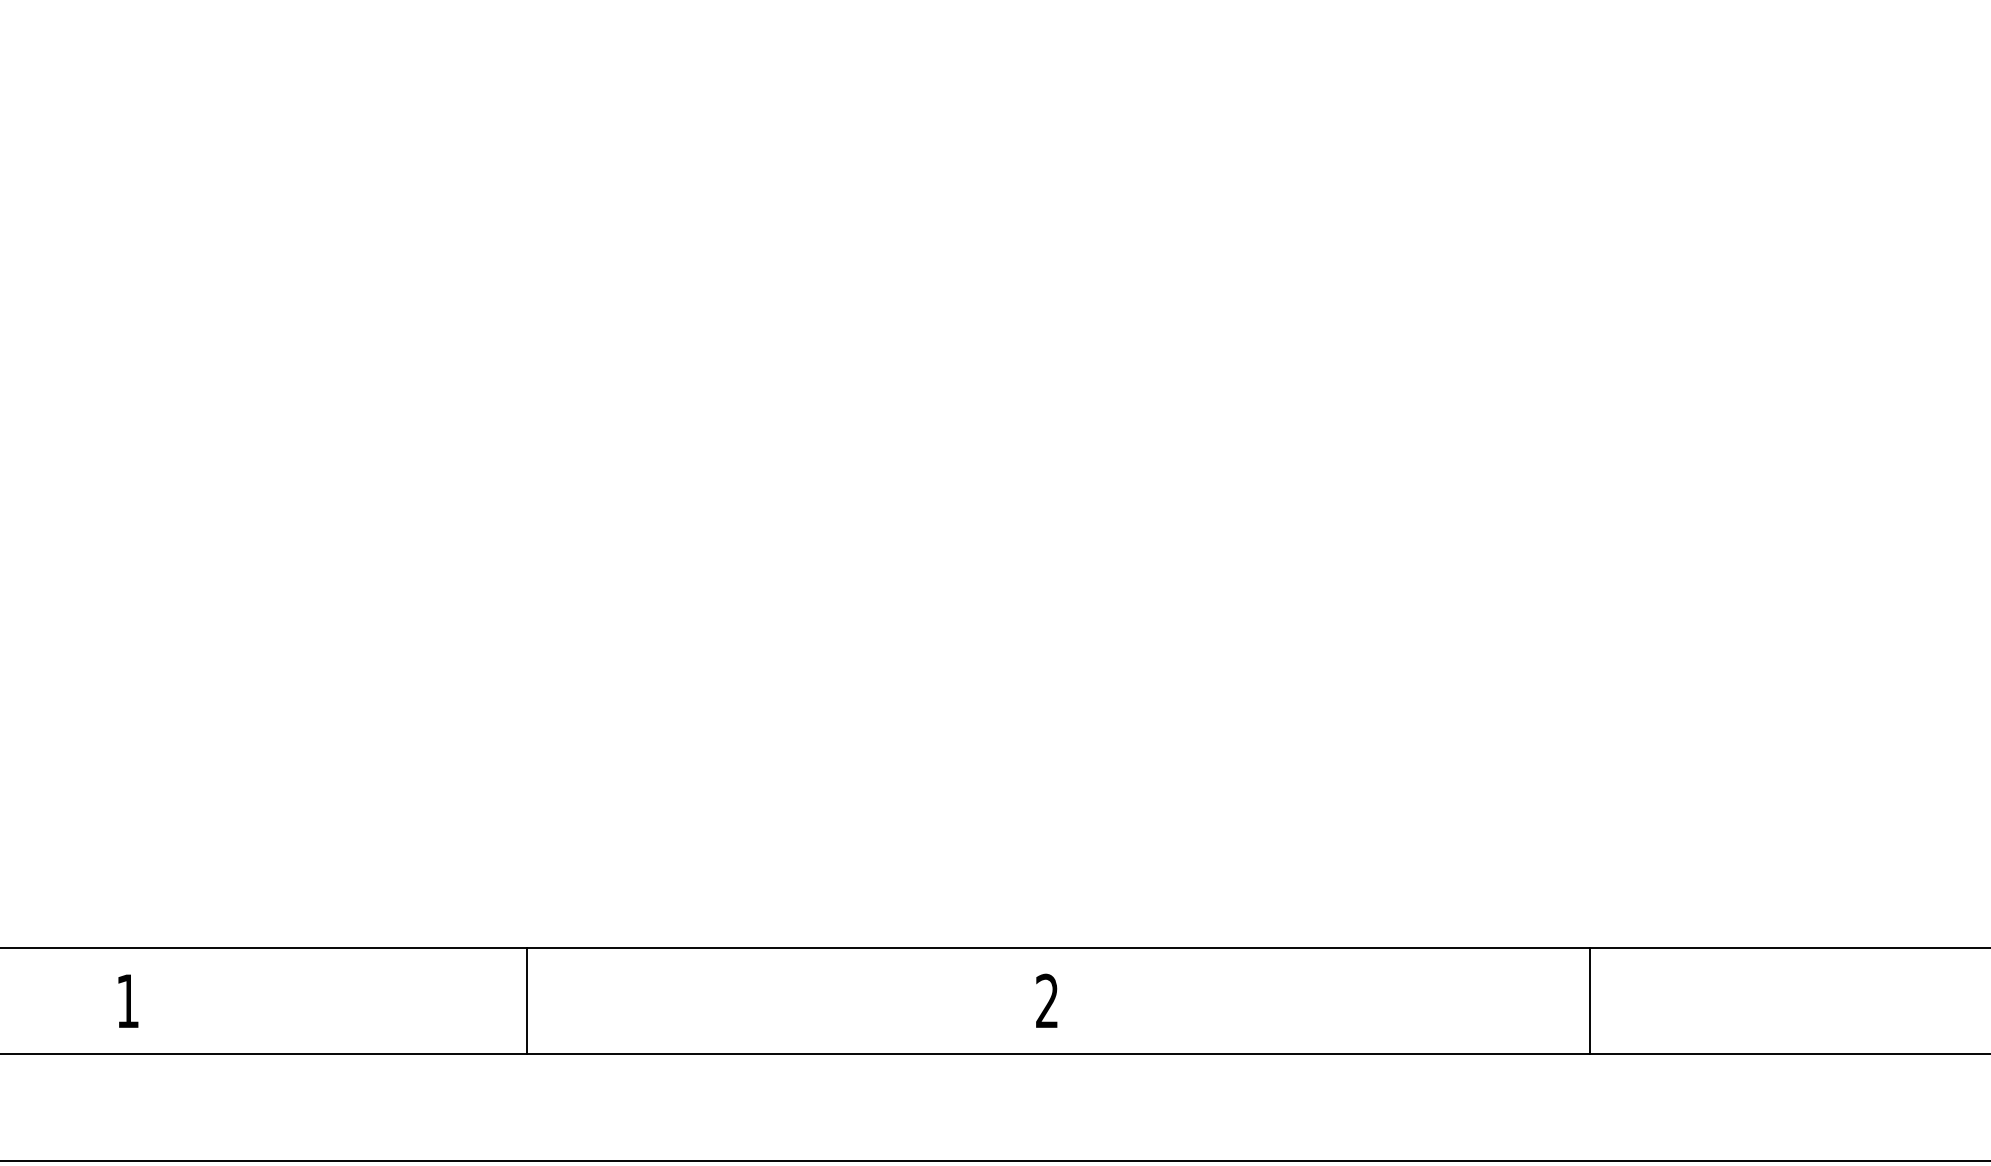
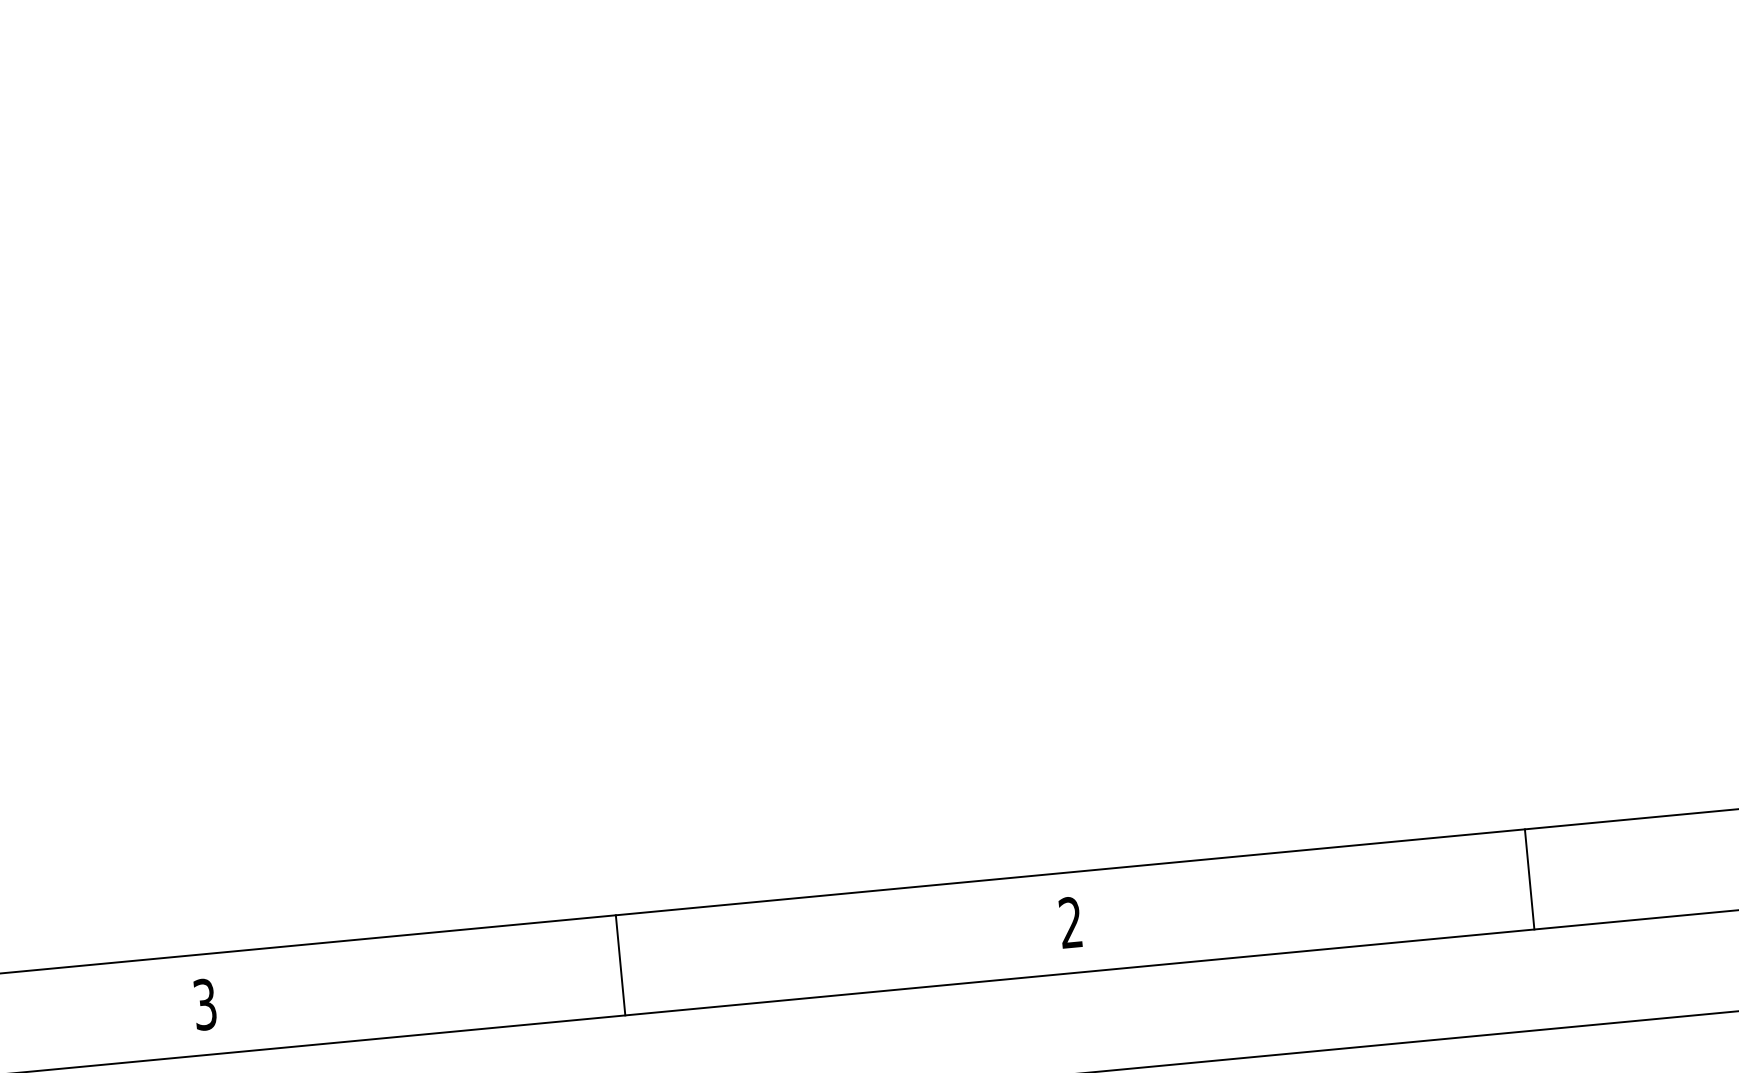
text: (127, 1000) -> (204, 1003), 1 -> 3
line: (527, 1001) -> (621, 965), moved
line: (1590, 1001) -> (1529, 879), moved

